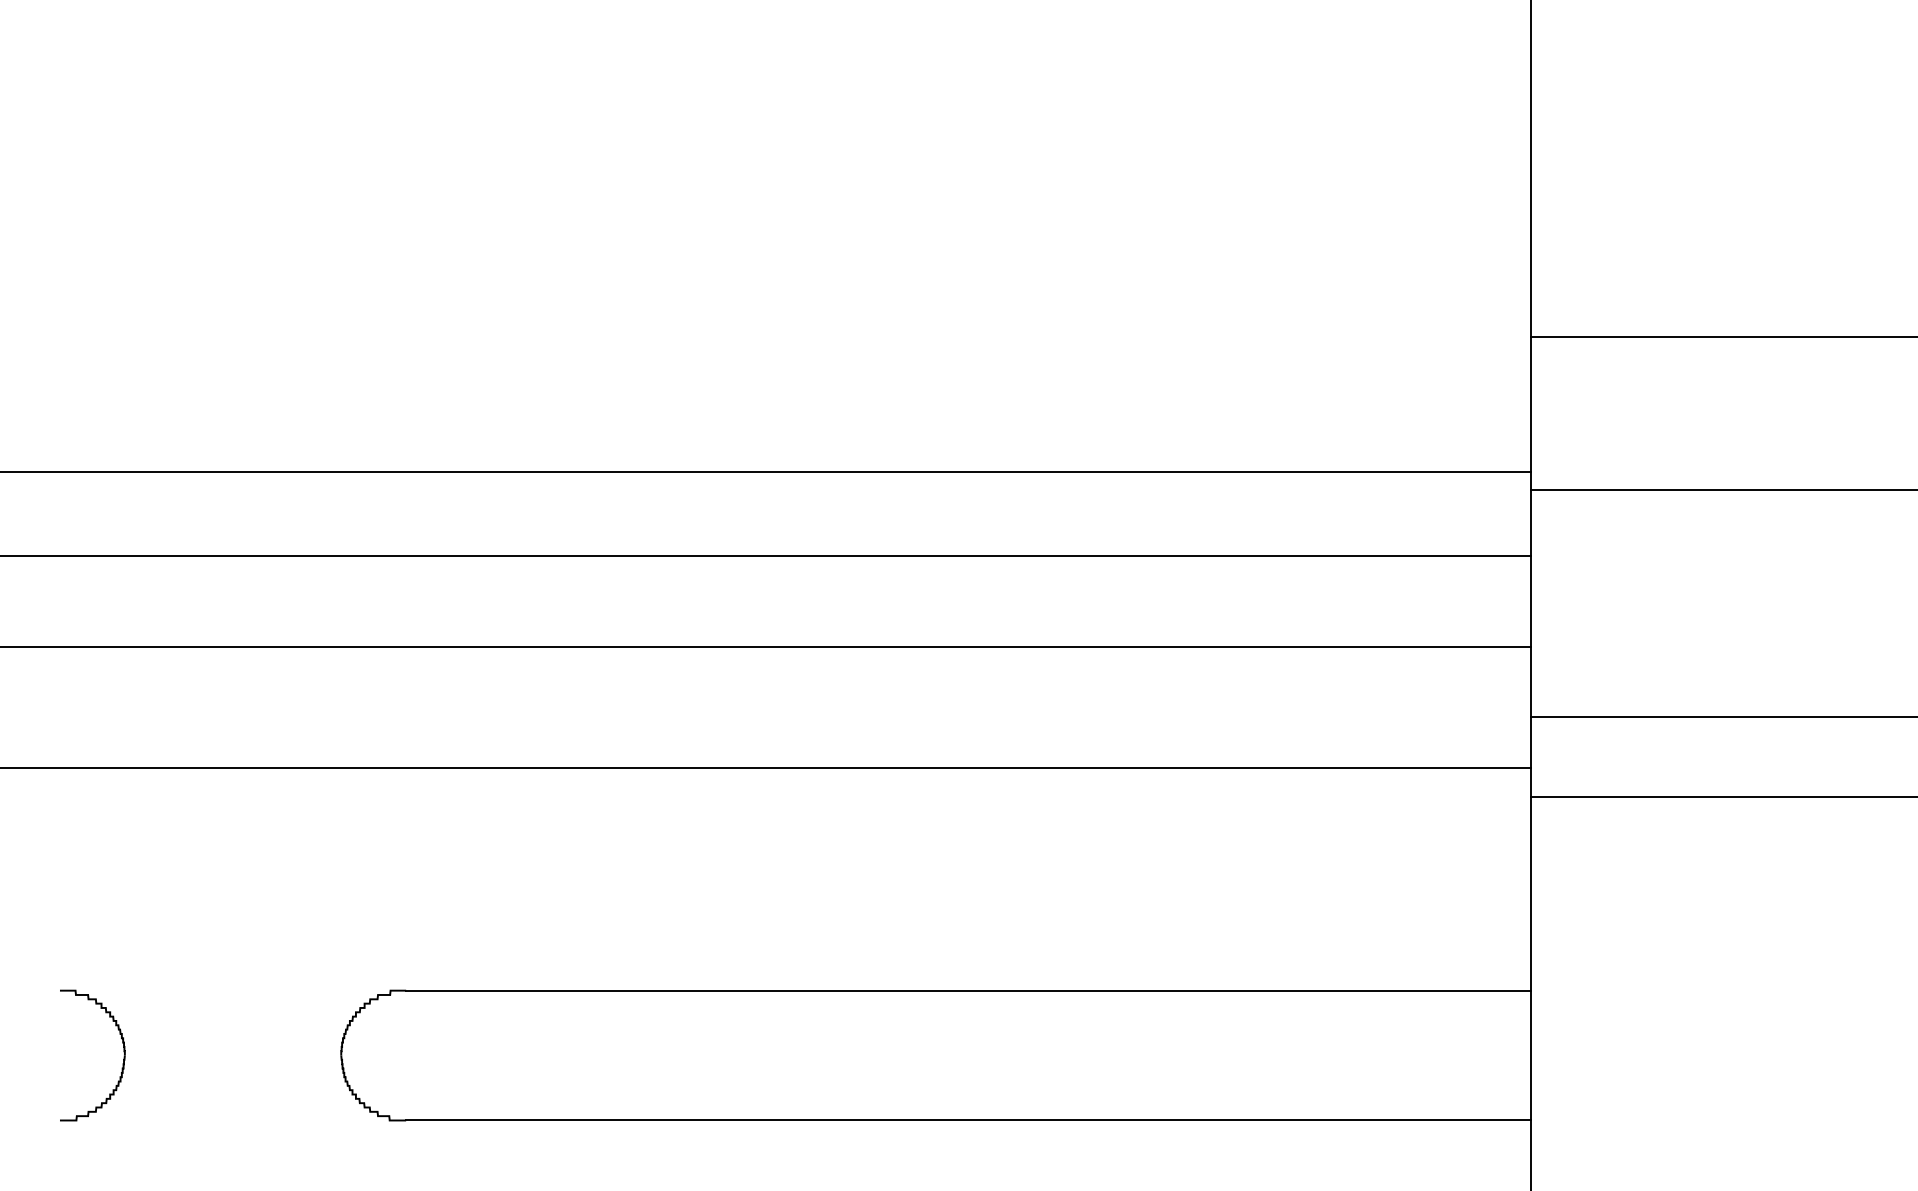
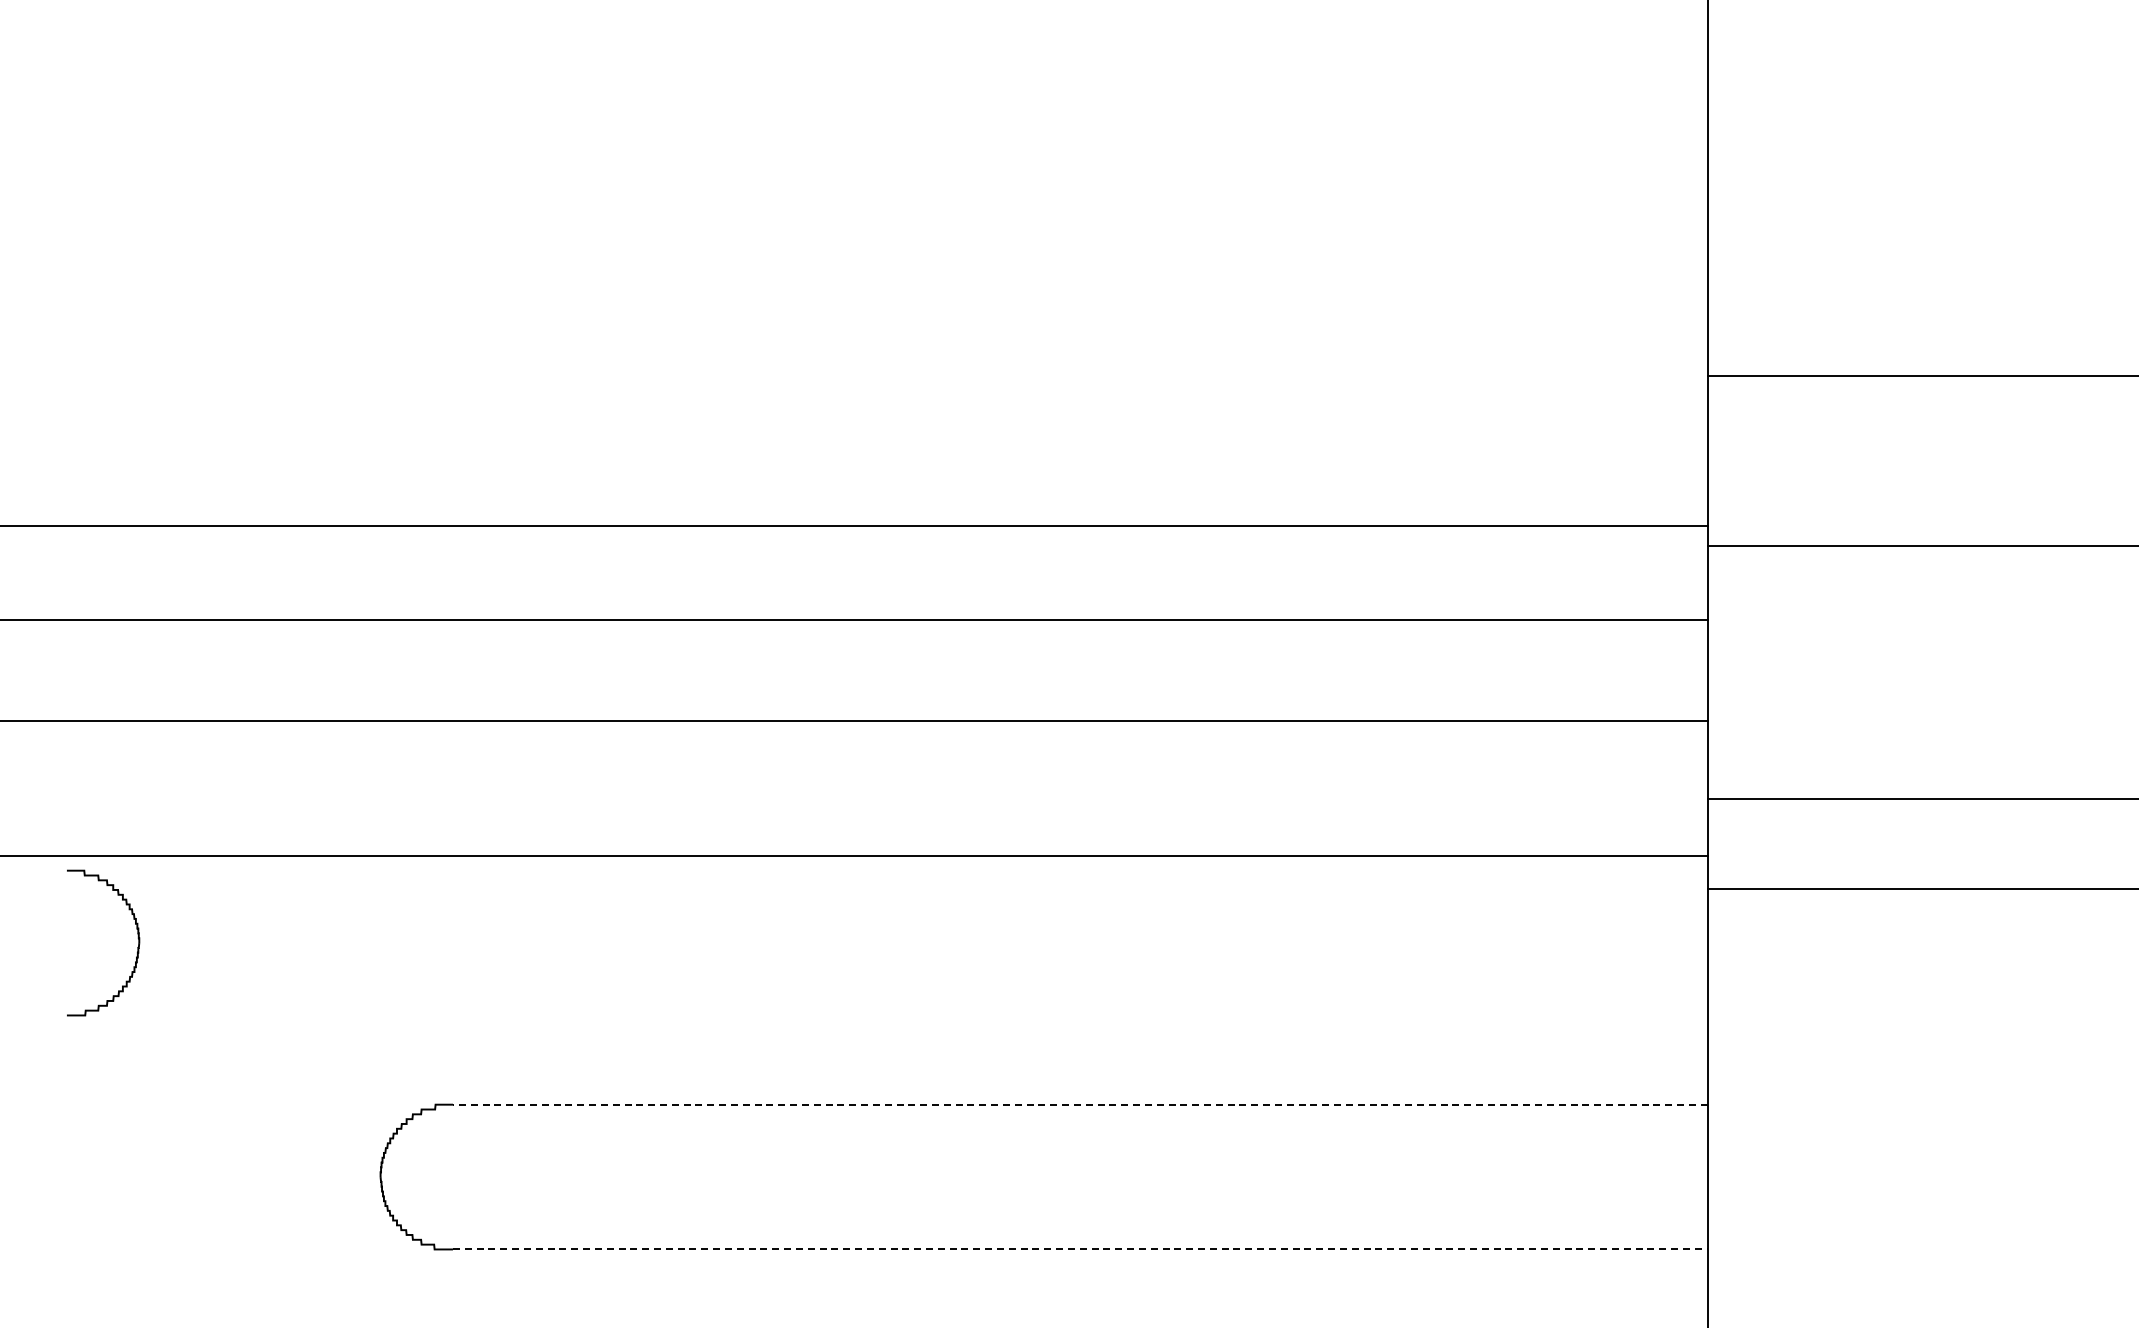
line: (967, 990) -> (1079, 1104), solid -> dashed
part: (123, 1051) -> (137, 938), moved
line: (968, 1120) -> (1080, 1249), solid -> dashed

